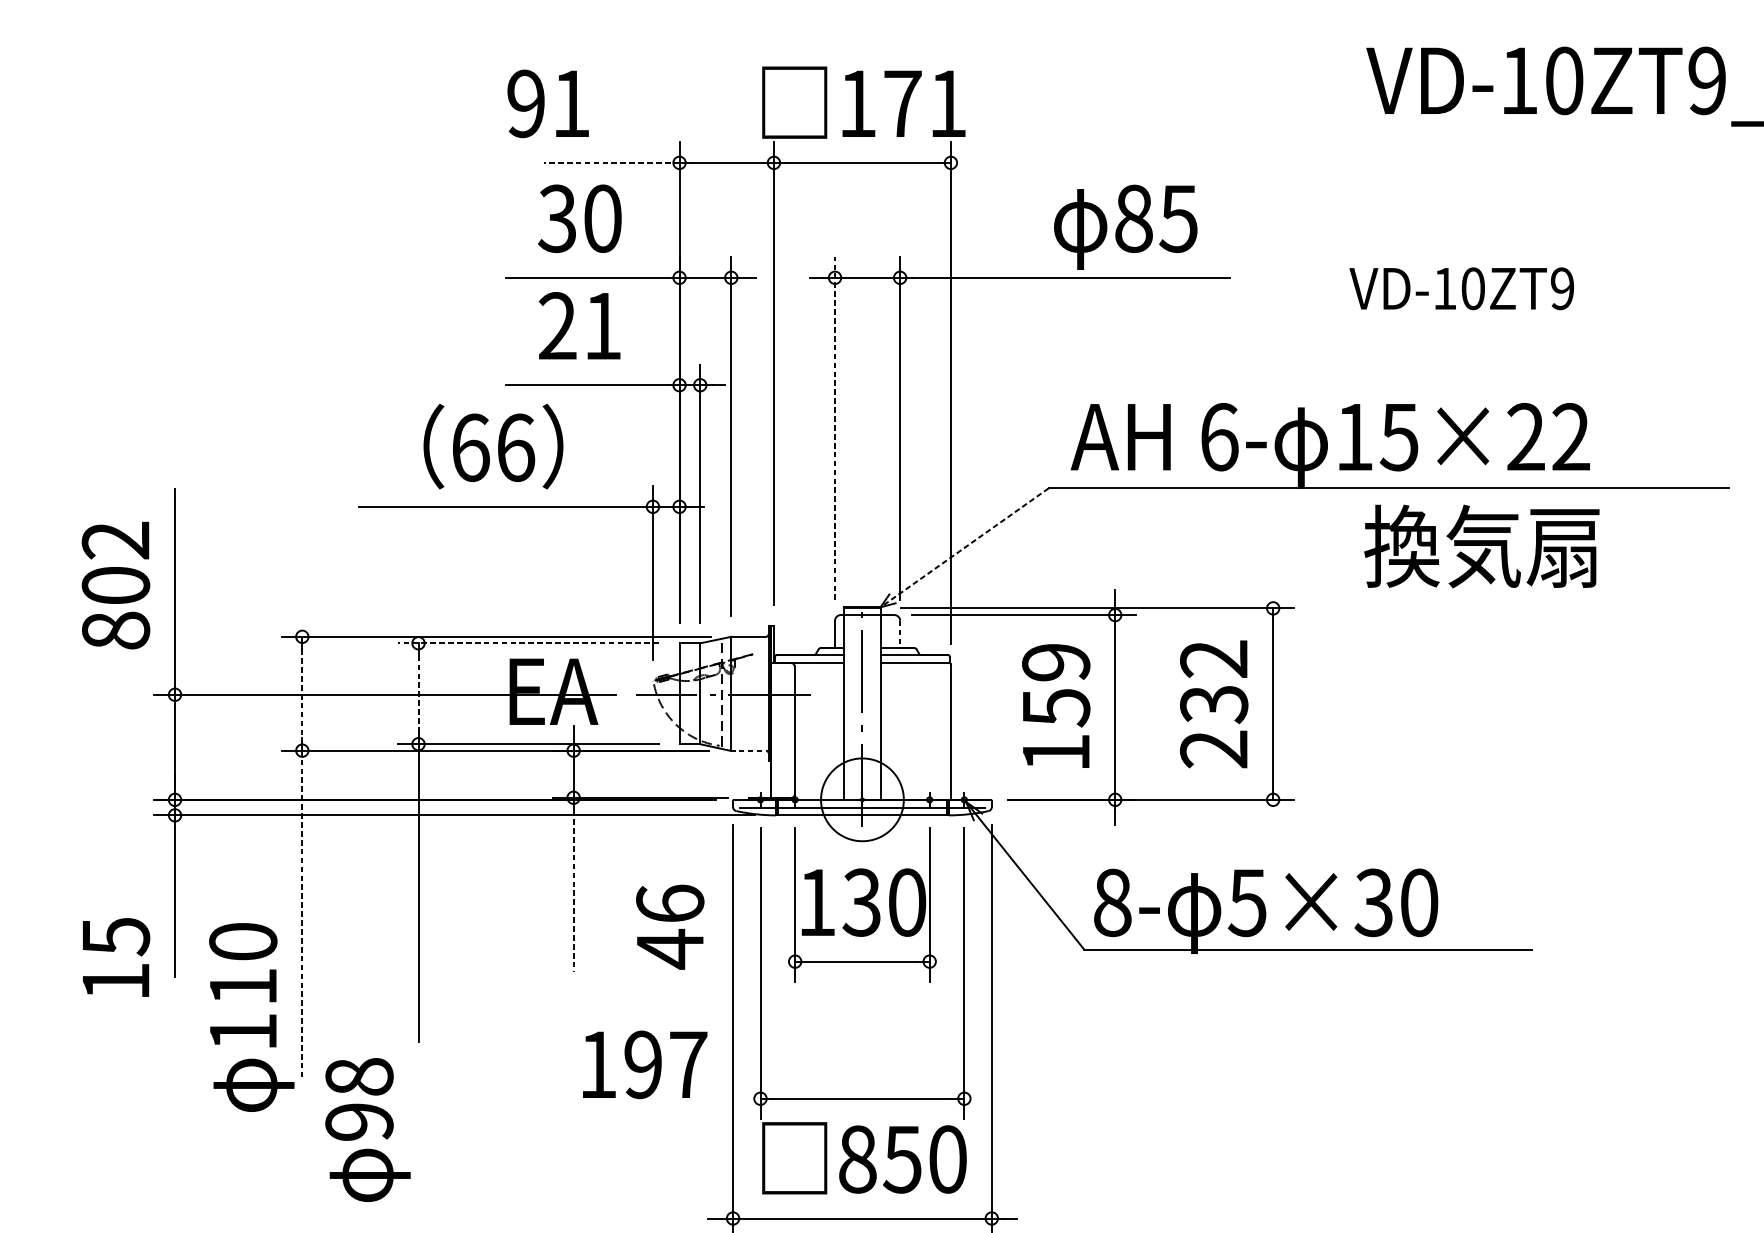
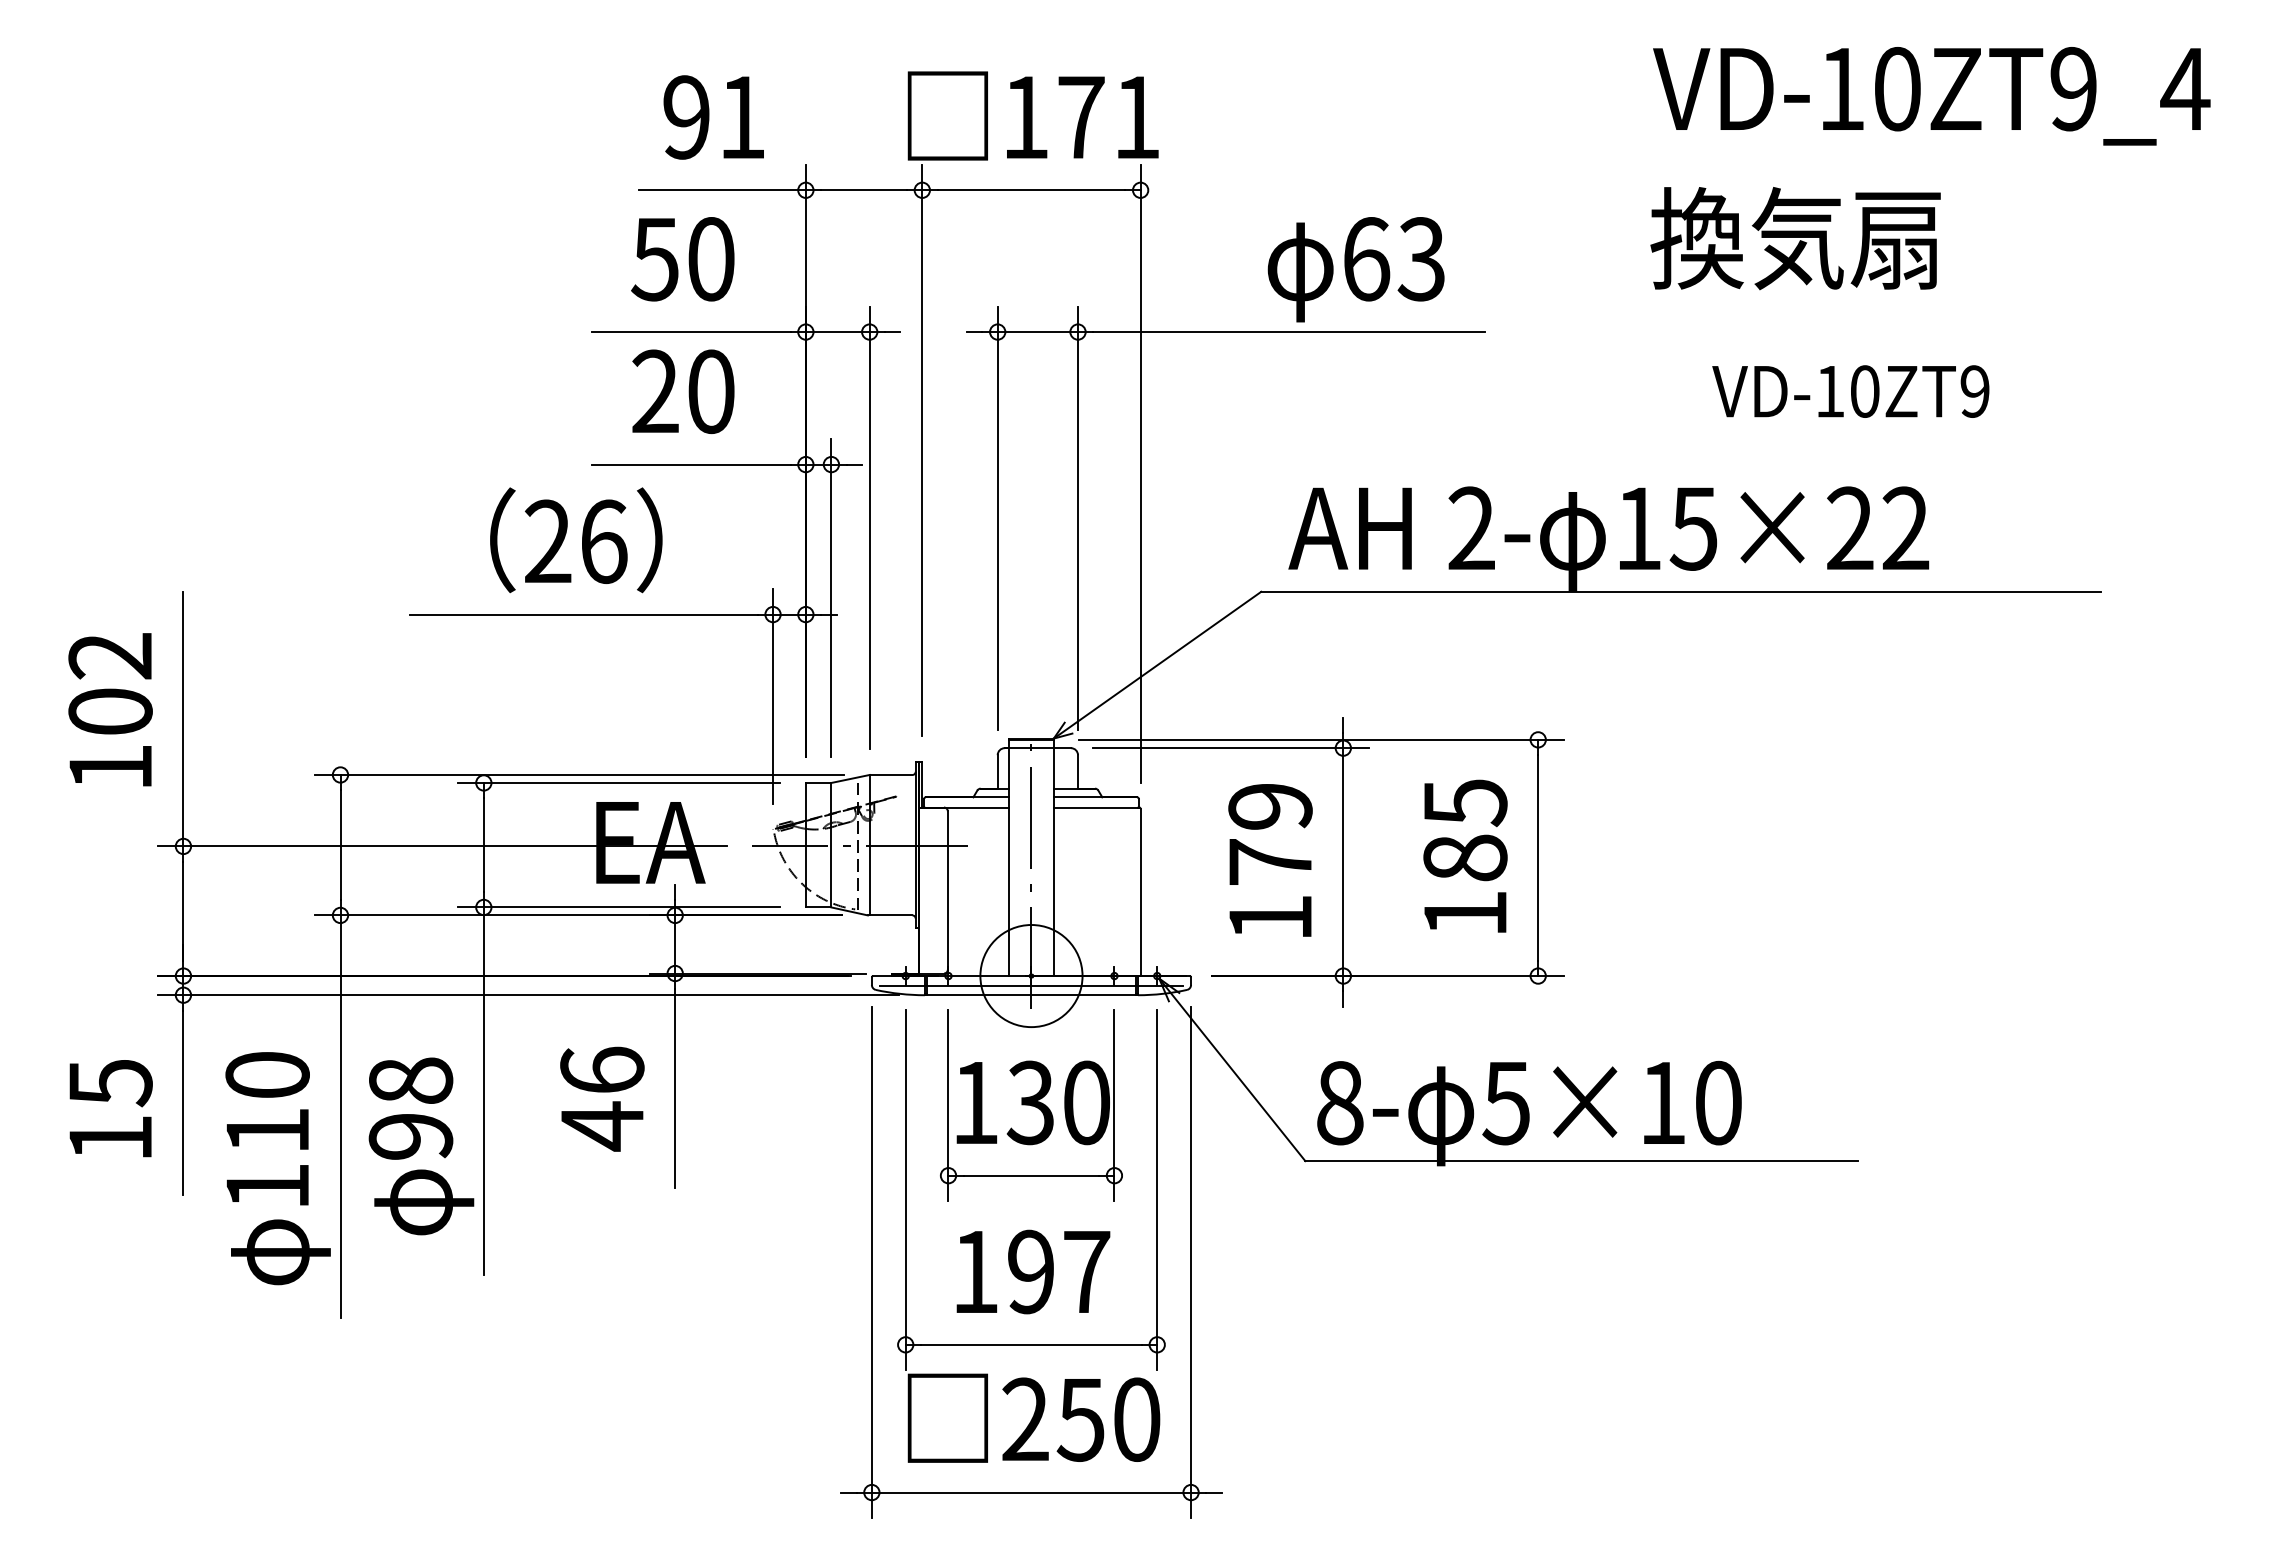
text: (547, 103) -> (713, 117), moved
line: (611, 163) -> (722, 190), dashed -> solid
text: (556, 218) -> (654, 259), 30 -> 50
text: (1155, 218) -> (1393, 259), 85 -> 63
text: (1461, 288) -> (1850, 391), moved
text: (603, 325) -> (711, 391), 21 -> 20
line: (834, 428) -> (997, 518), dashed -> solid
text: (1219, 437) -> (1471, 528), 6- -> 2-
text: (470, 447) -> (547, 541), 66 -> 26
text: (1481, 546) -> (1795, 238), moved
line: (964, 548) -> (1157, 665), dashed -> solid
text: (115, 630) -> (110, 767), 802 -> 102
line: (900, 634) -> (1078, 771), dashed -> solid
line: (527, 642) -> (618, 782), dashed -> solid
line: (302, 694) -> (340, 845), dashed -> solid
line: (418, 694) -> (483, 845), dashed -> solid
text: (1214, 704) -> (1465, 858), 232 -> 185
text: (1056, 707) -> (1270, 862), 159 -> 179
line: (748, 750) -> (890, 915), dashed -> solid
line: (573, 890) -> (675, 1088), dashed -> solid
text: (1373, 902) -> (1661, 1102), 5×30 -> 5×10
line: (302, 914) -> (340, 1117), dashed -> solid
text: (670, 926) -> (602, 1098), moved
text: (115, 957) -> (110, 1108), moved
text: (251, 1017) -> (277, 1168), moved
text: (645, 1064) -> (1033, 1271), moved
text: (367, 1130) -> (421, 1146), moved
text: (857, 1159) -> (1025, 1419), 850 -> 250

